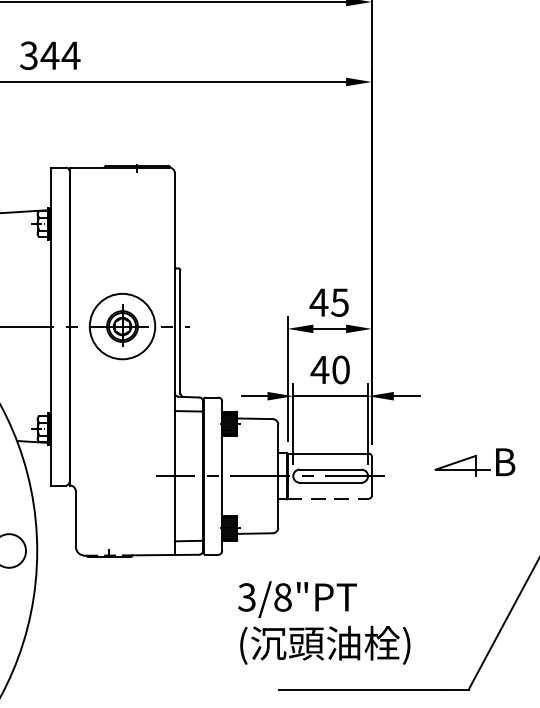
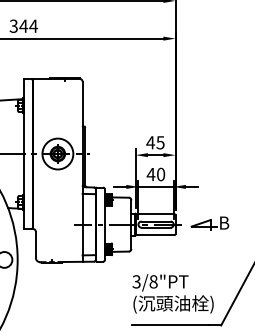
part: (473, 463) -> (209, 223), moved
line: (329, 499) -> (155, 235), dashed -> solid
text: (322, 622) -> (172, 293), moved

